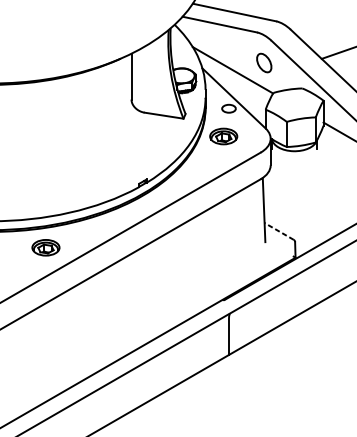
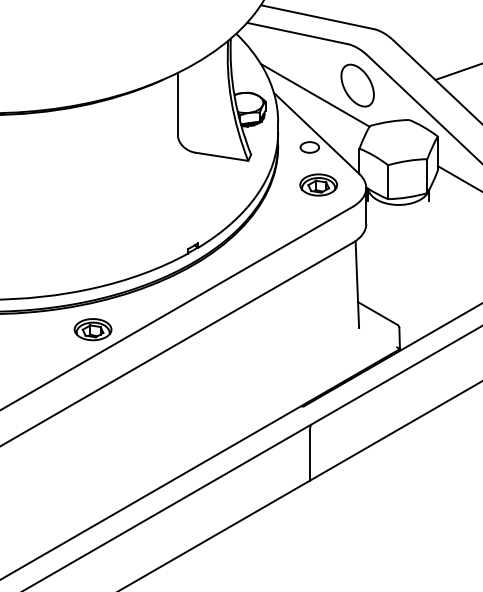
part: (264, 63) -> (357, 85), size x1.67
part: (223, 136) -> (318, 184), moved
line: (278, 231) -> (377, 313), dashed -> solid
part: (45, 247) -> (92, 329), moved

